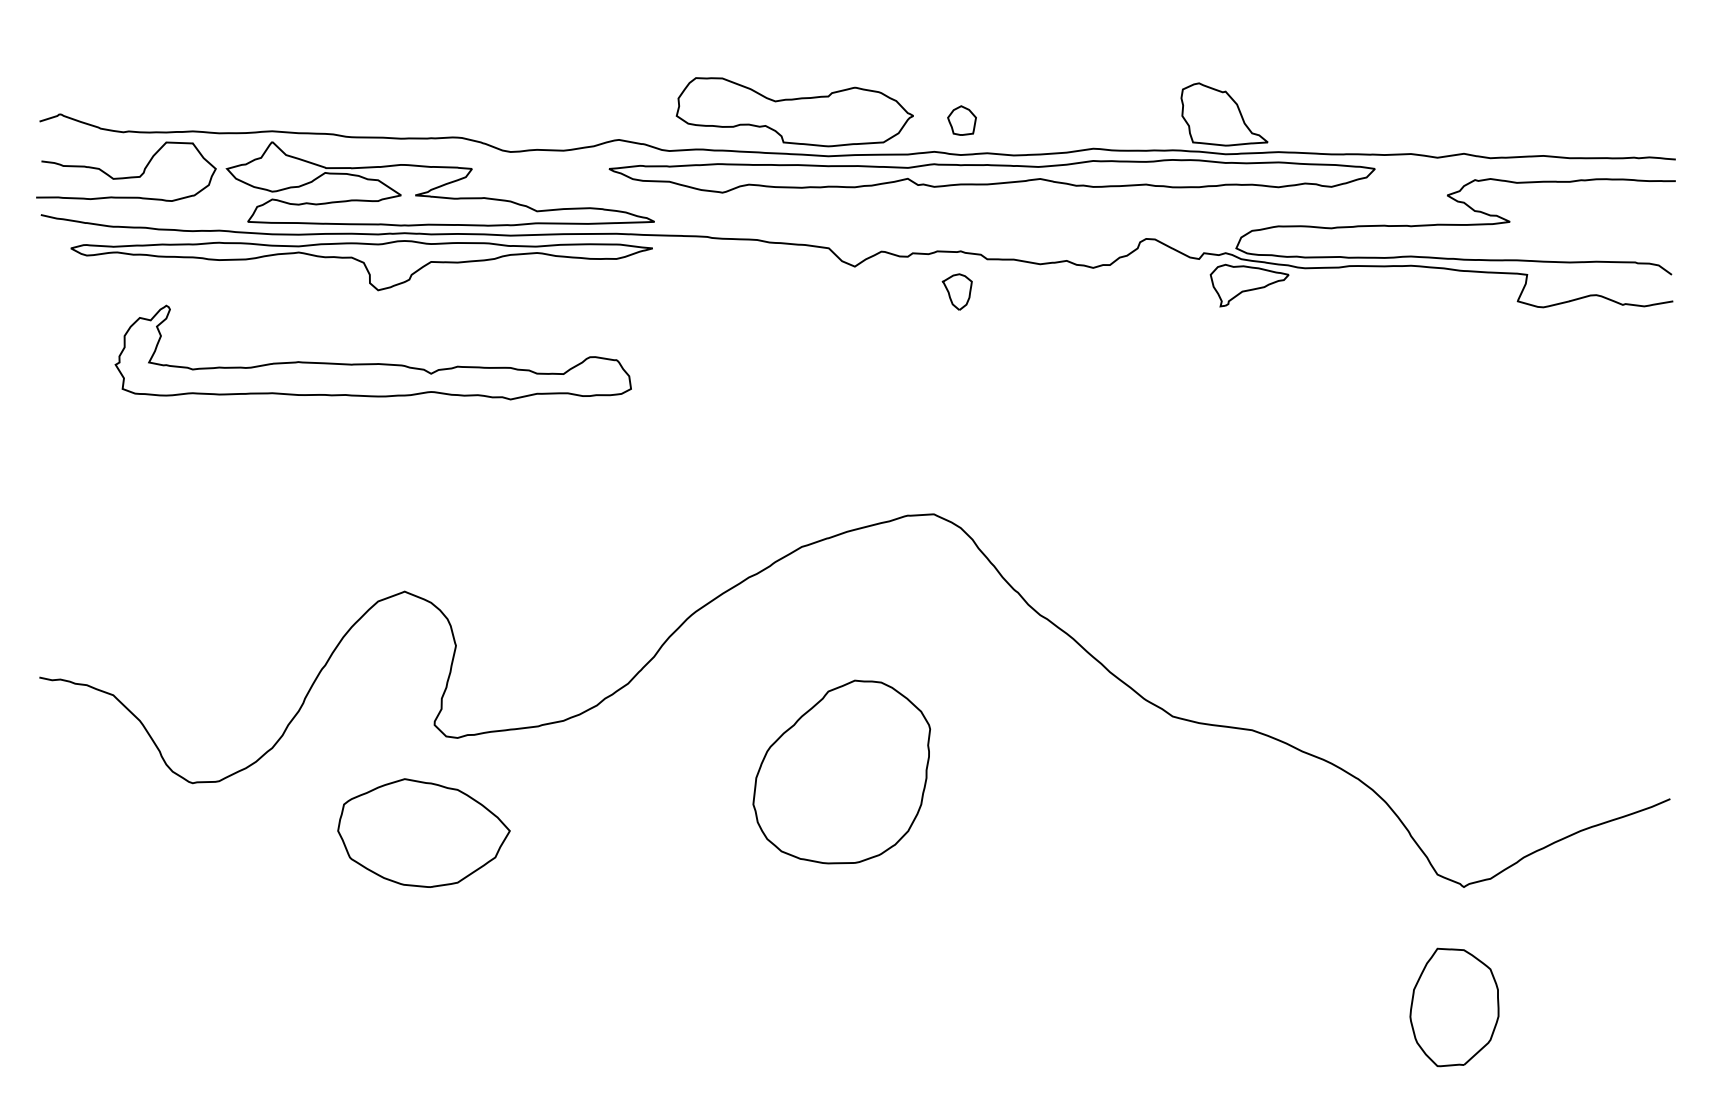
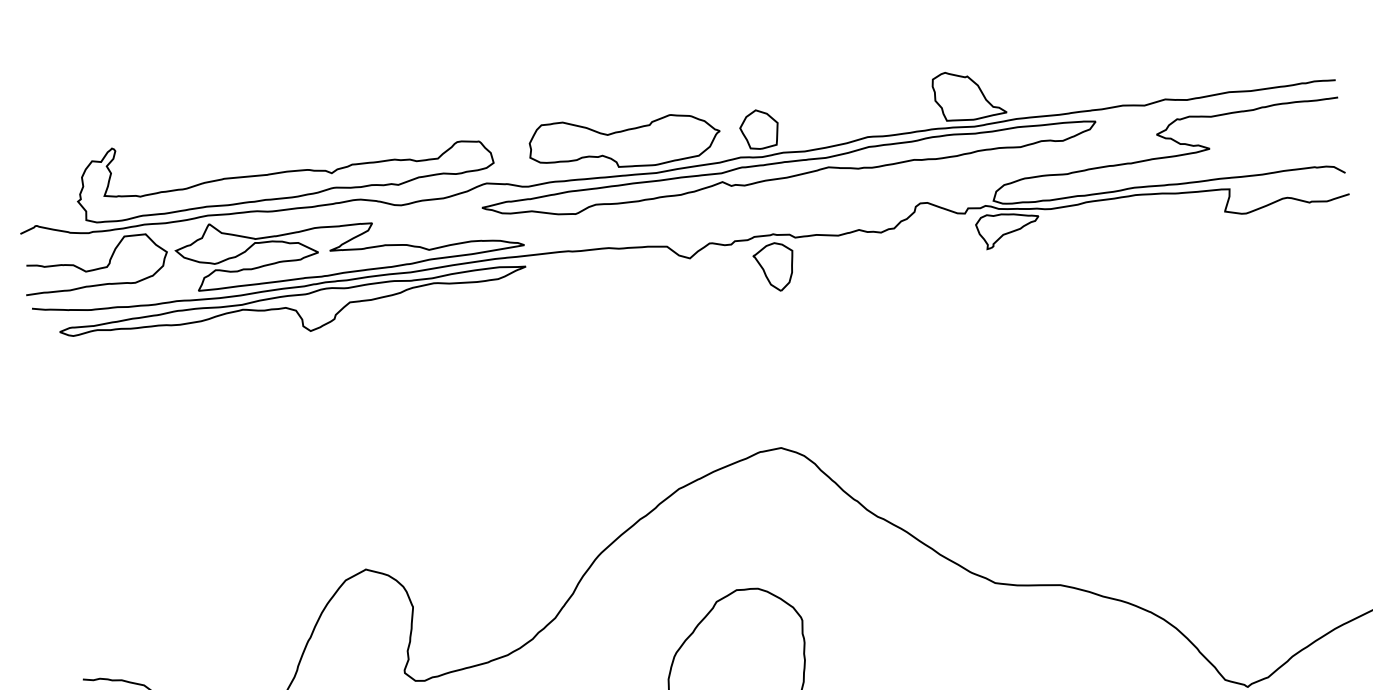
part: (961, 120) -> (758, 129), size x1.67
part: (957, 291) -> (775, 266), size x1.67
part: (372, 363) -> (283, 171), moved

